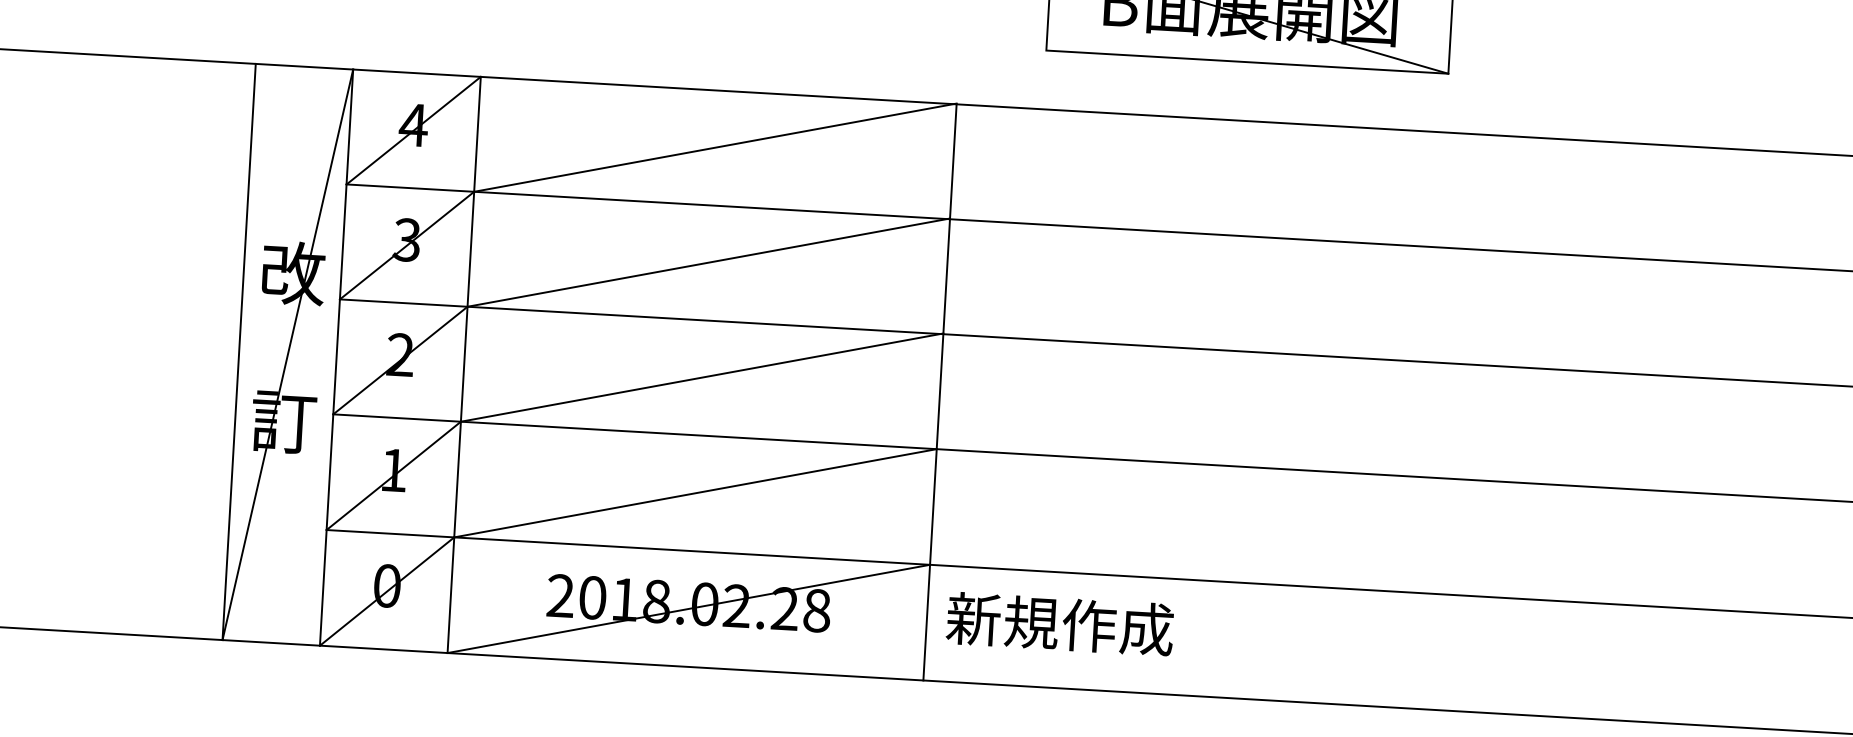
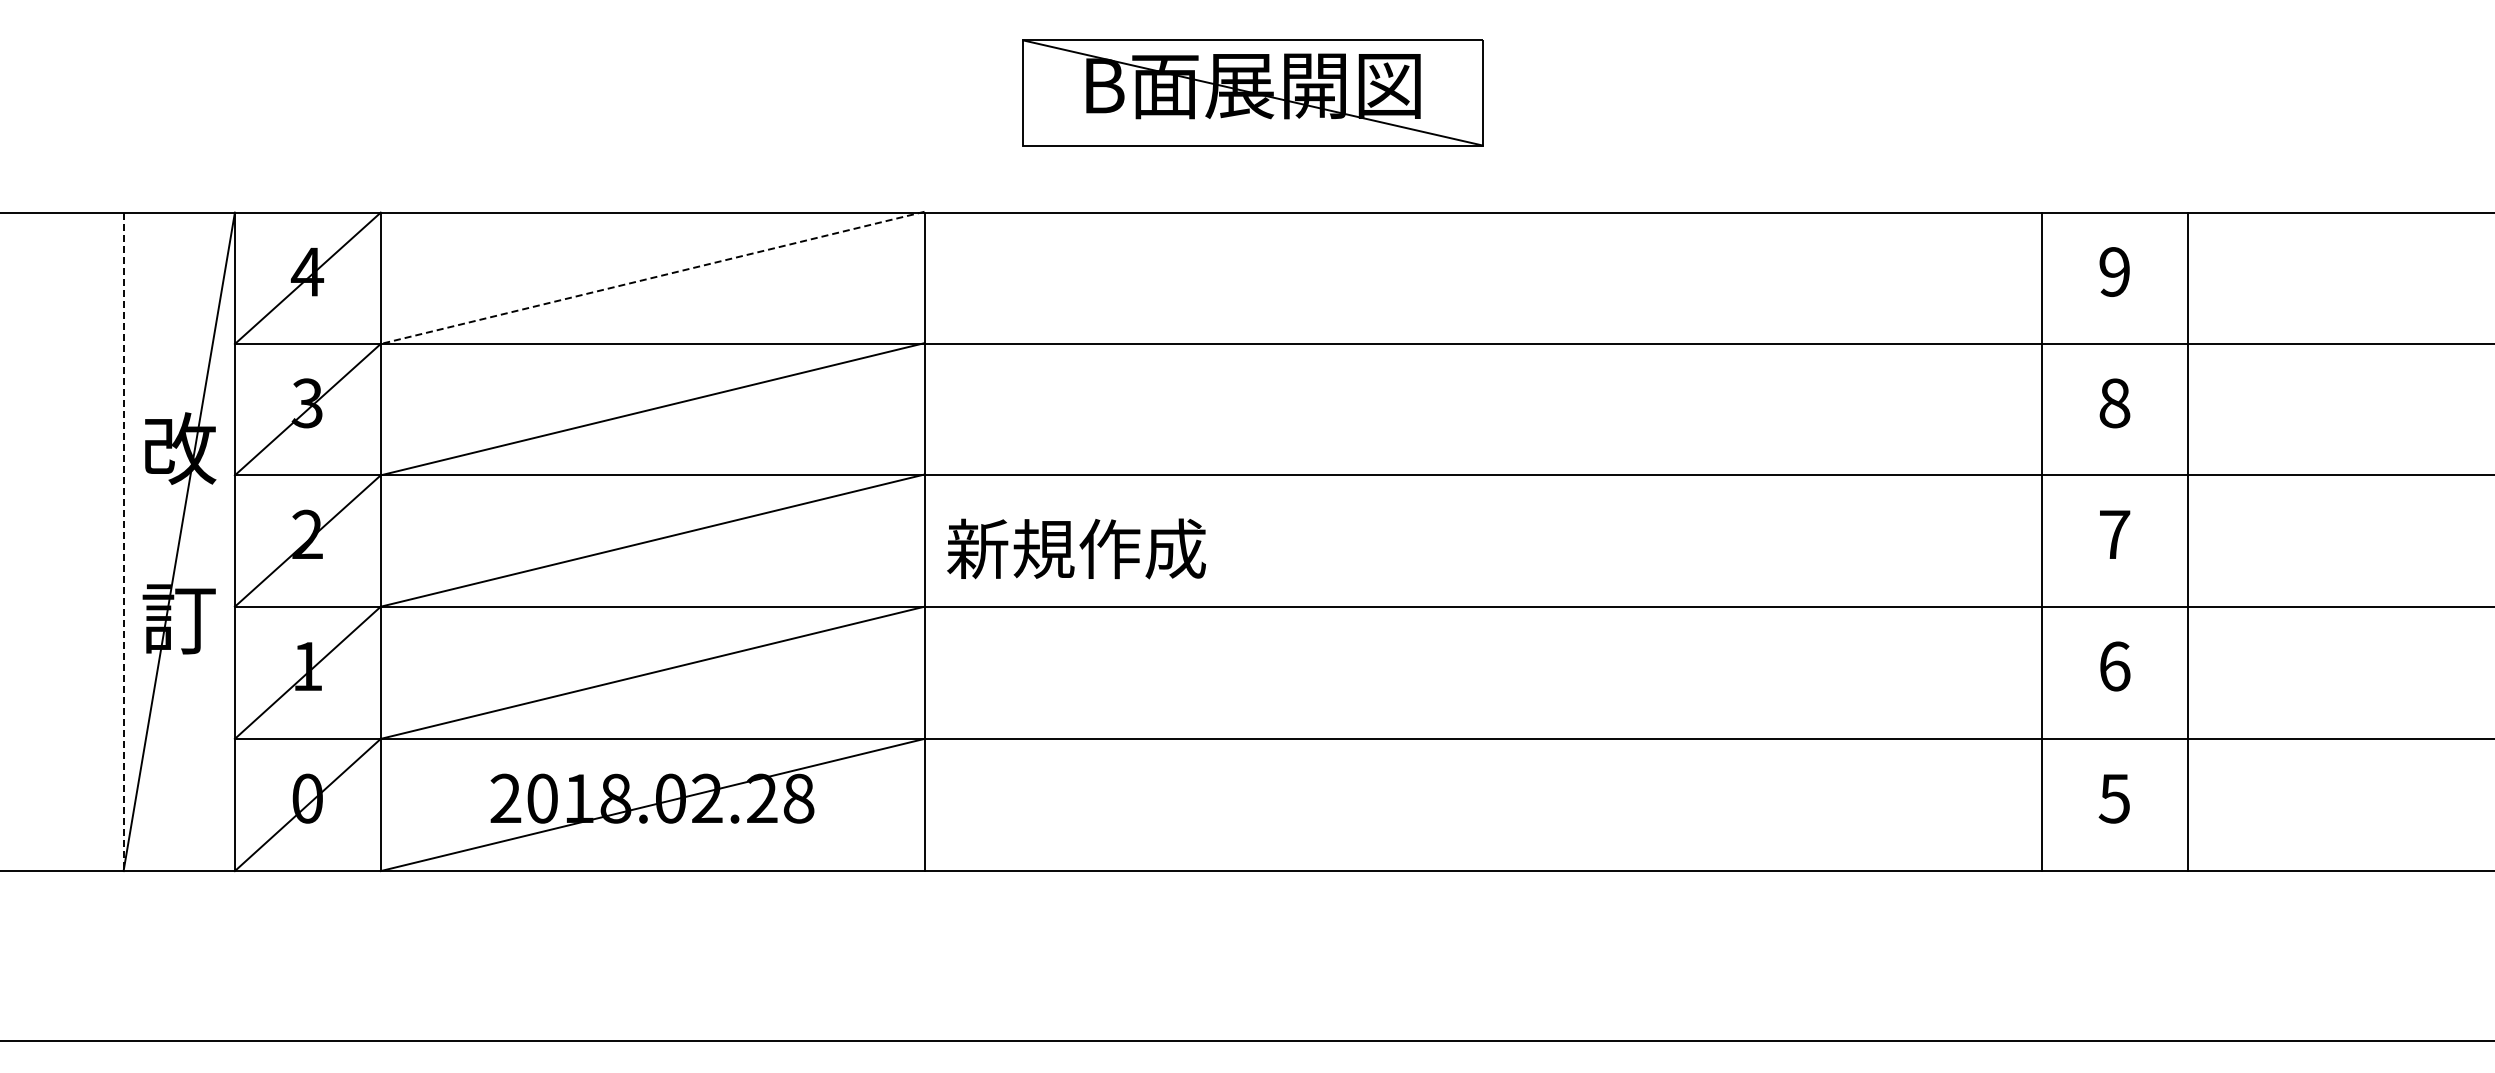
line: (715, 147) -> (652, 277), solid -> dashed
line: (239, 352) -> (123, 542), solid -> dashed
text: (1060, 623) -> (1076, 548), moved

